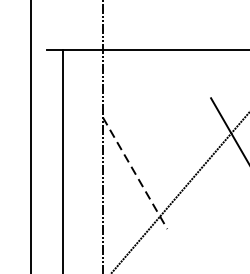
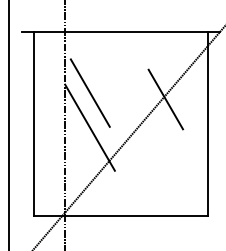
line: (134, 127) -> (89, 92), added
line: (135, 172) -> (90, 127), dashed -> solid

